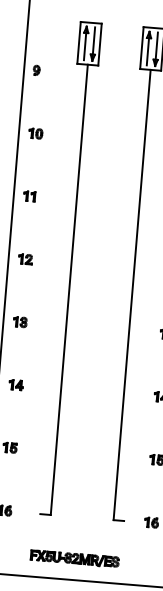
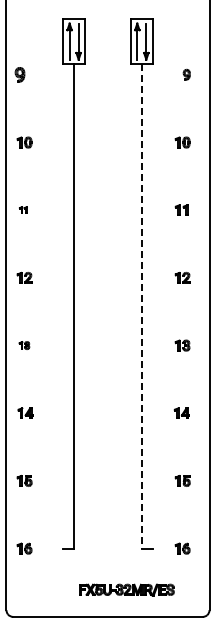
part: (36, 70) -> (19, 74), size x1.4
part: (29, 195) -> (23, 209), size x0.6
line: (131, 294) -> (141, 306), solid -> dashed
part: (20, 322) -> (24, 345), size x0.7
part: (74, 558) -> (126, 589), moved

